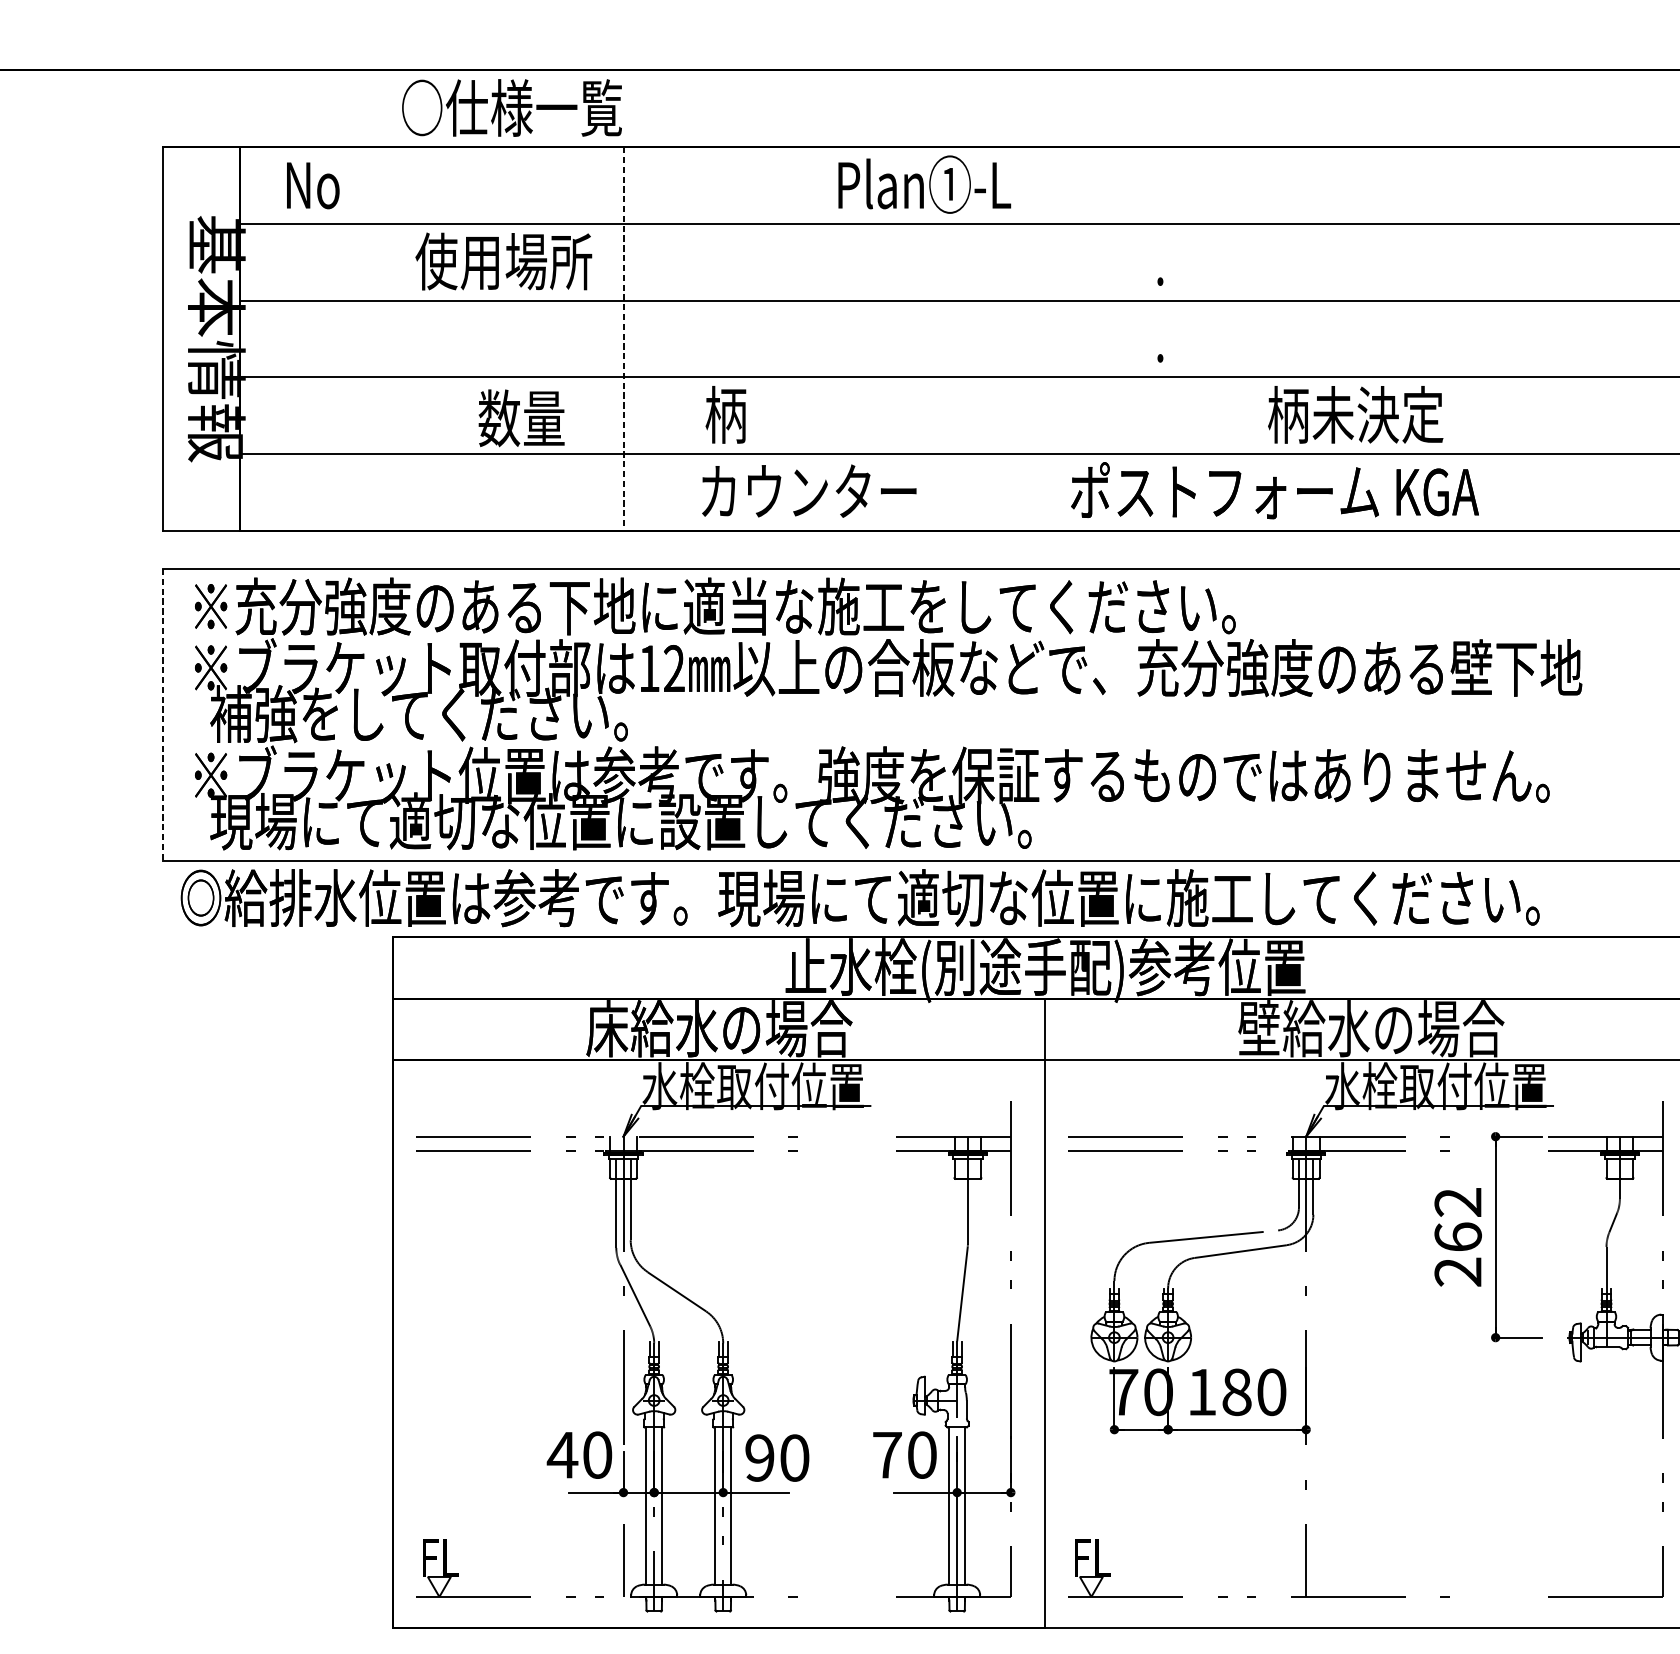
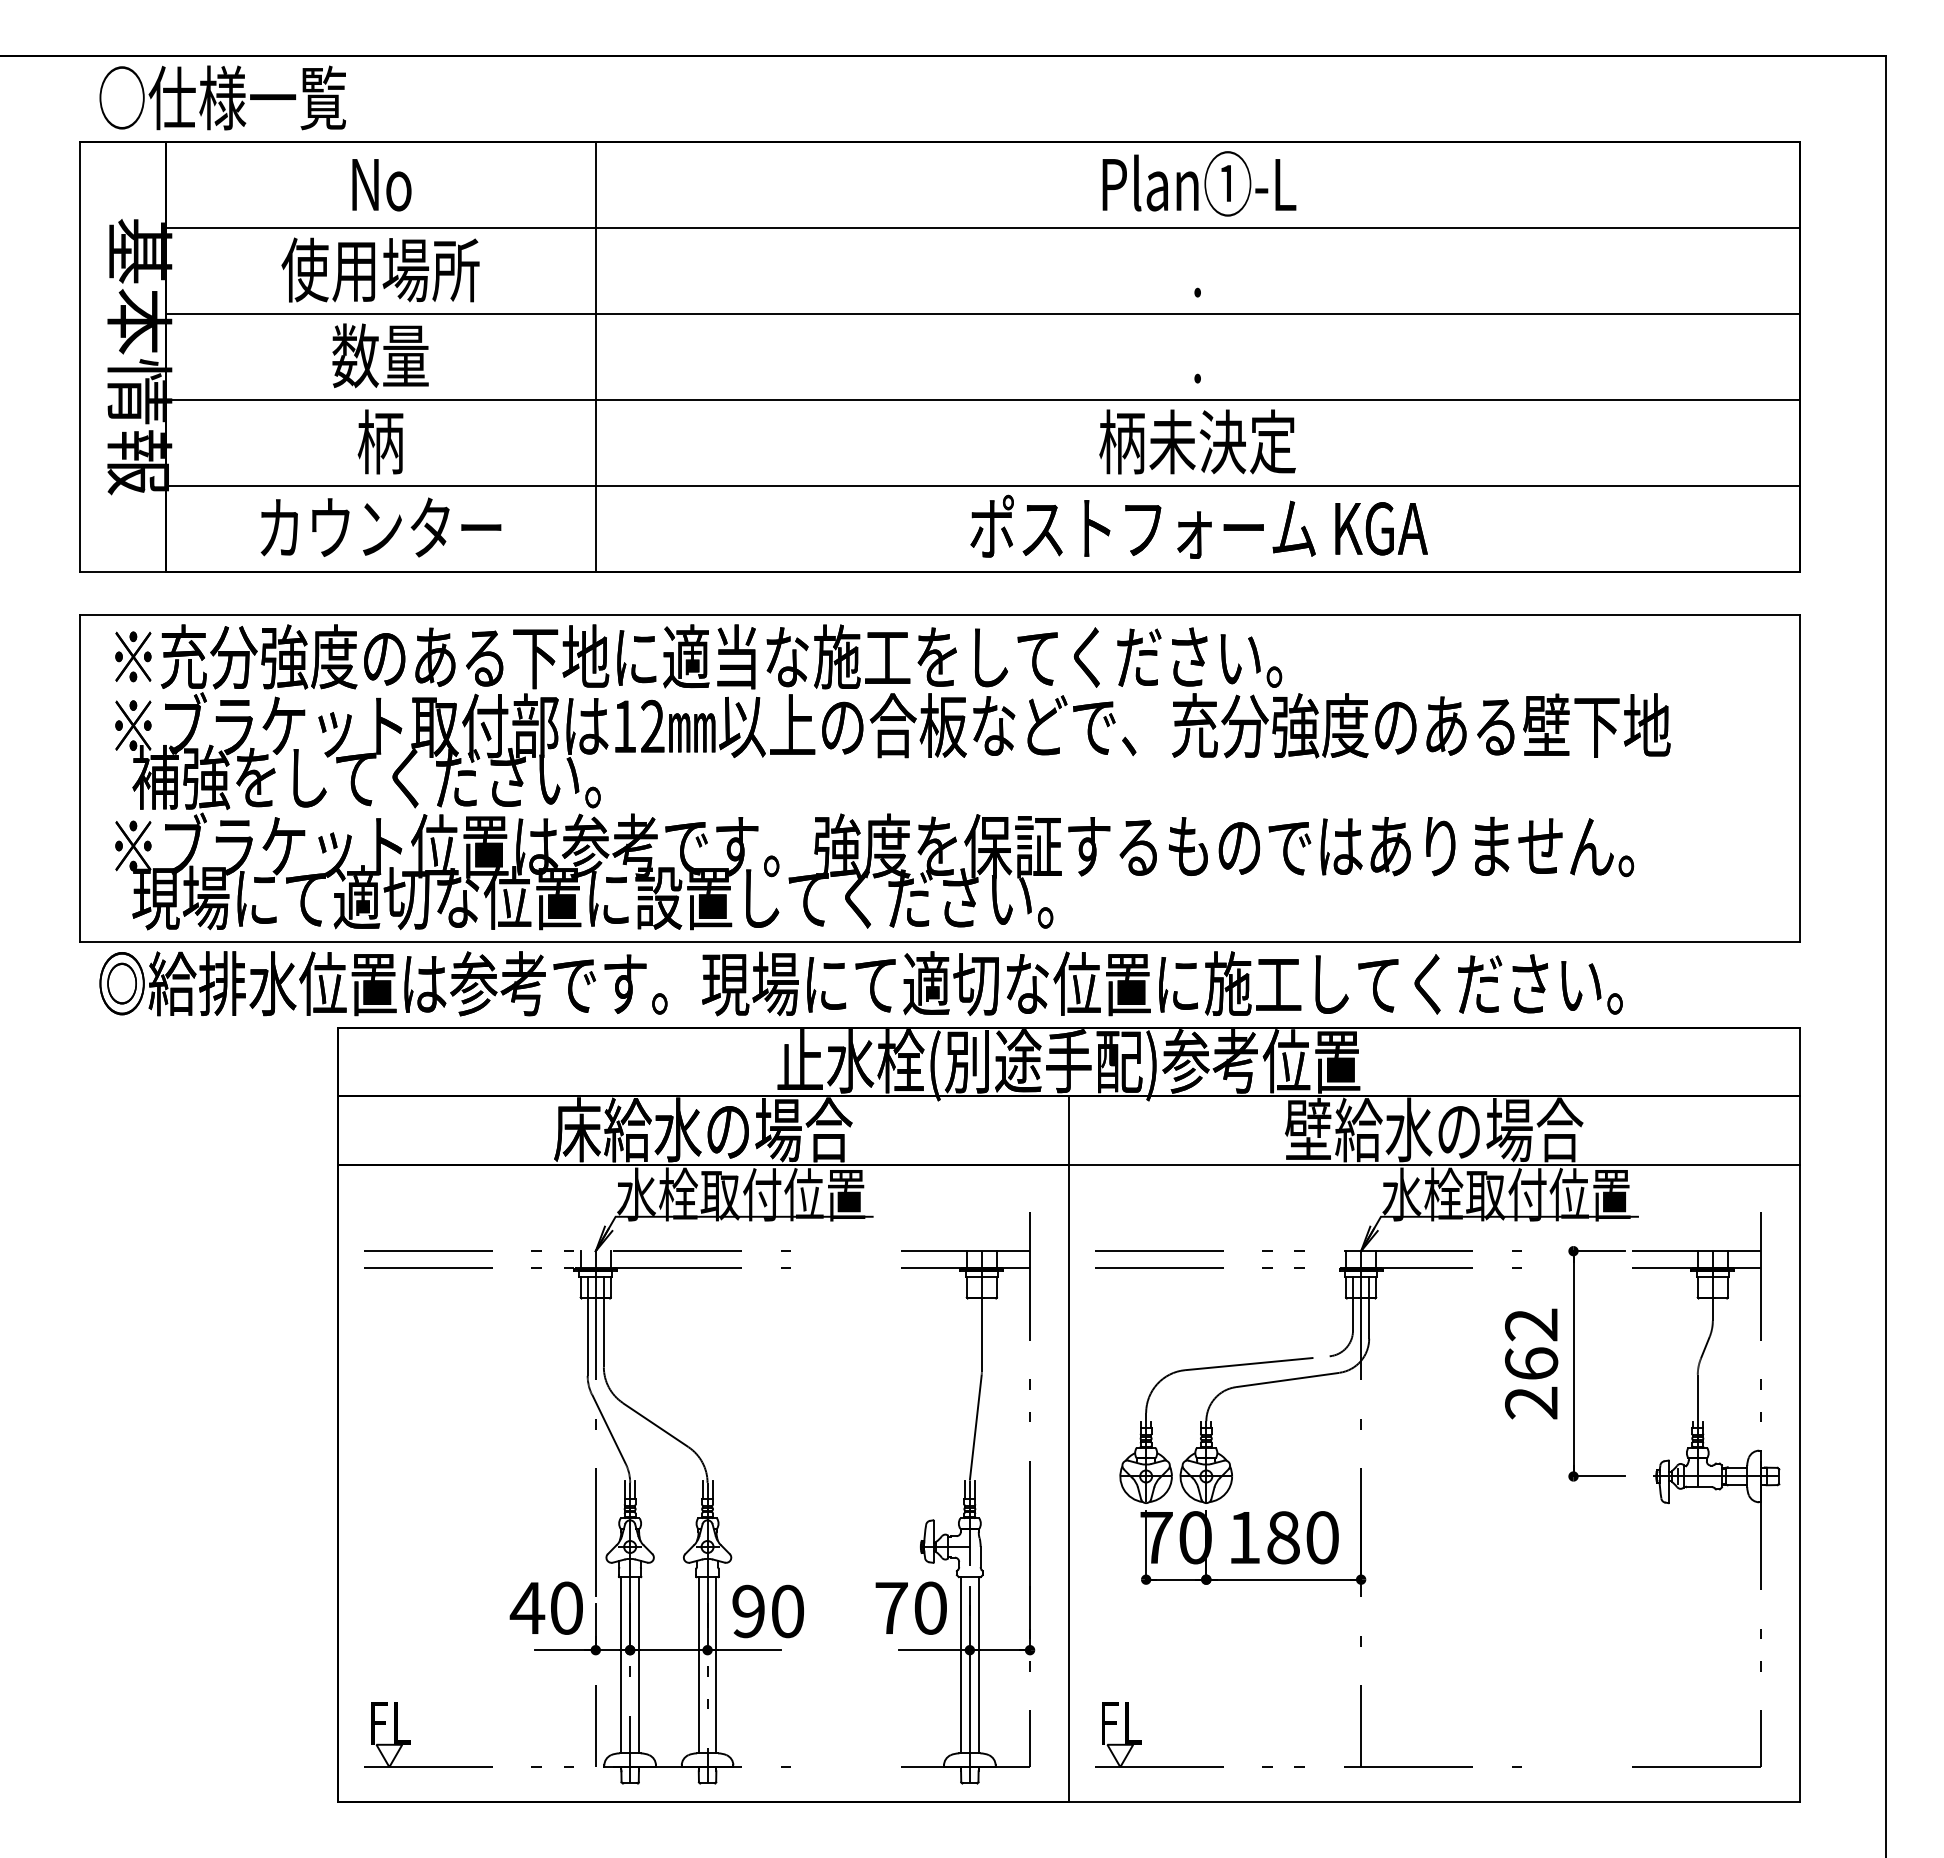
text: (511, 107) -> (222, 97), moved
text: (924, 184) -> (1199, 183), moved
text: (312, 186) -> (381, 185), moved
text: (503, 261) -> (380, 269), moved
line: (623, 338) -> (595, 356), dashed -> solid
text: (725, 414) -> (380, 441), moved
text: (1355, 414) -> (1197, 441), moved
text: (521, 418) -> (380, 355), moved
text: (1274, 490) -> (1198, 526), moved
text: (808, 491) -> (380, 527), moved
line: (162, 715) -> (79, 778), dashed -> solid

